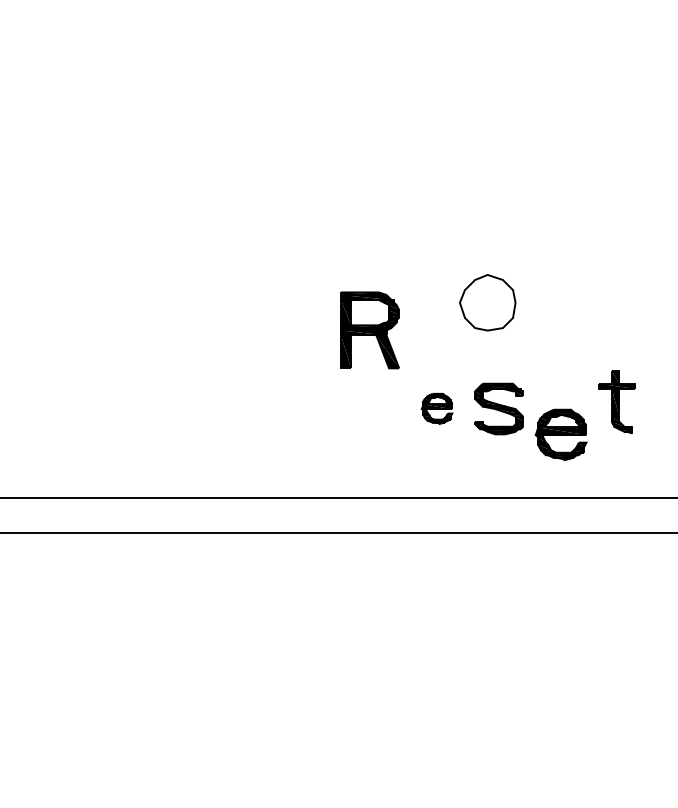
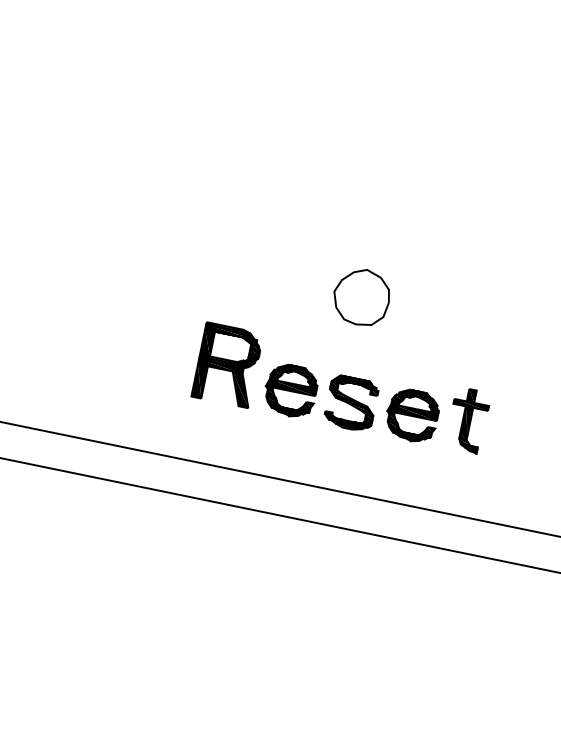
part: (369, 330) -> (226, 365), moved
part: (436, 408) -> (290, 390), size x1.67
part: (560, 434) -> (411, 415), moved

